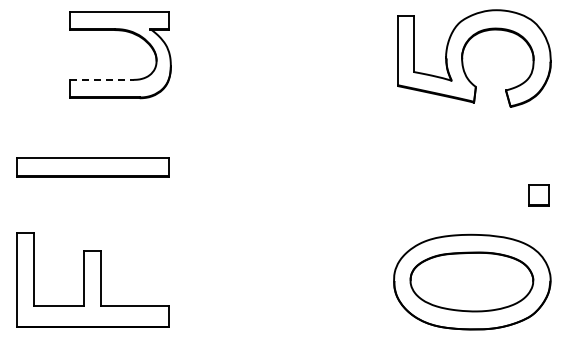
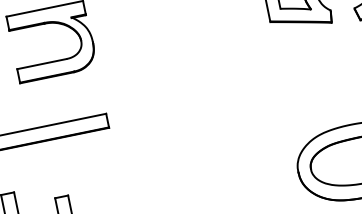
line: (102, 79) -> (42, 63), dashed -> solid

